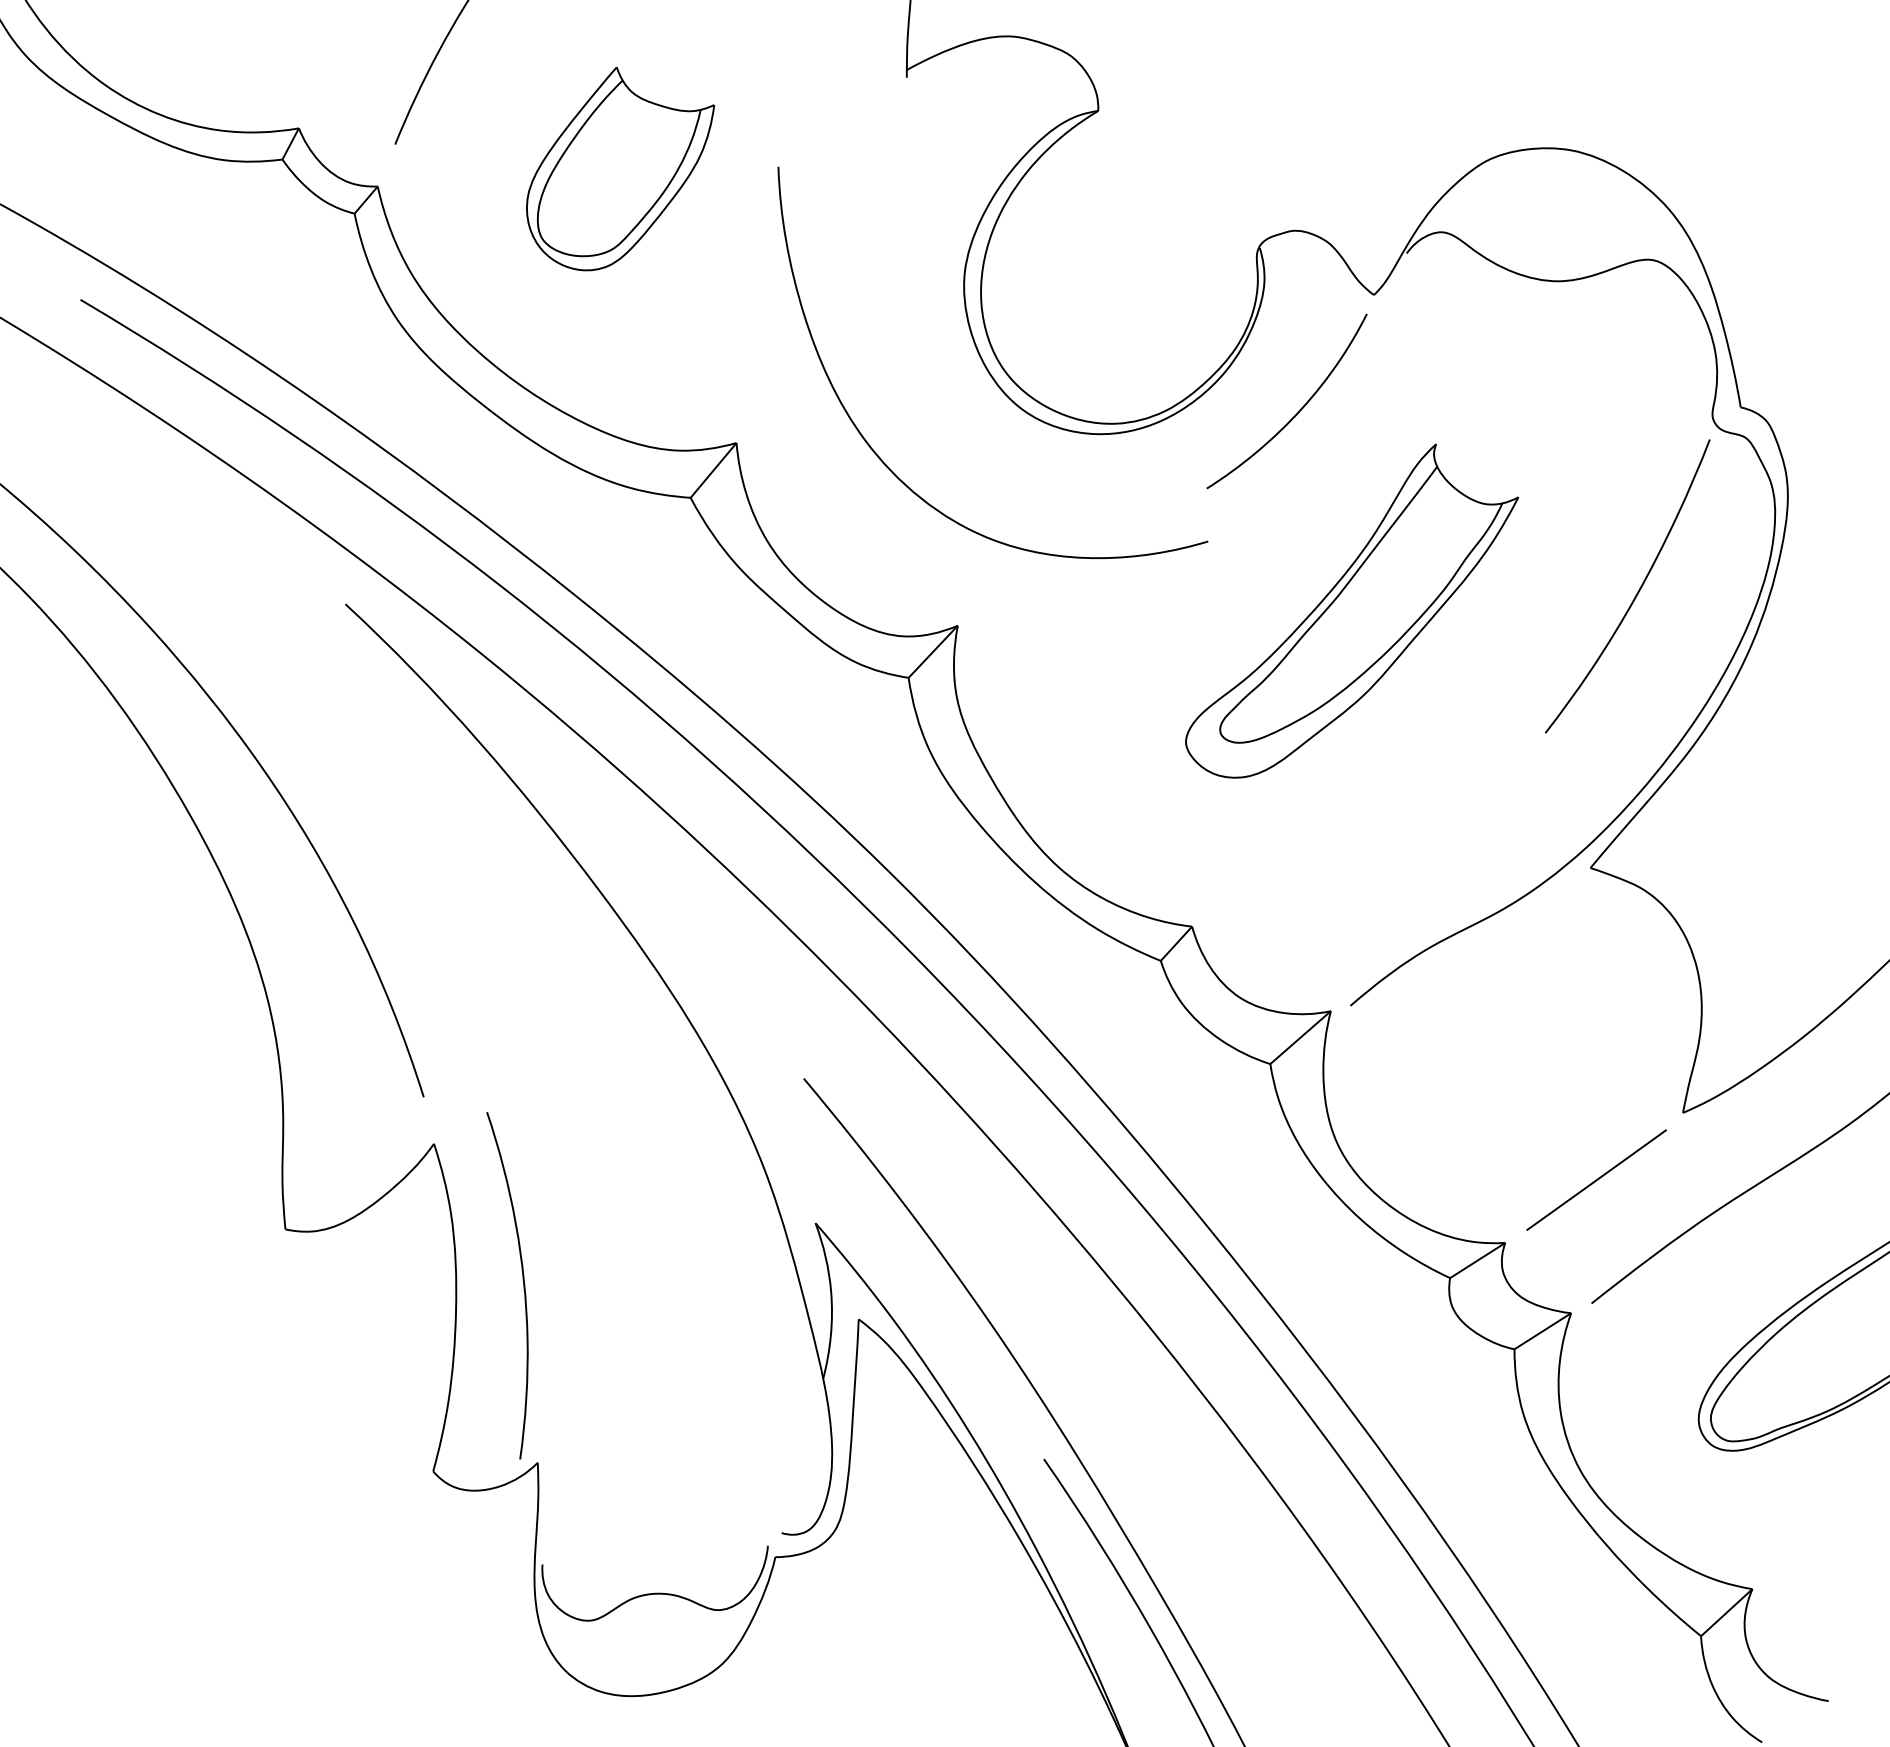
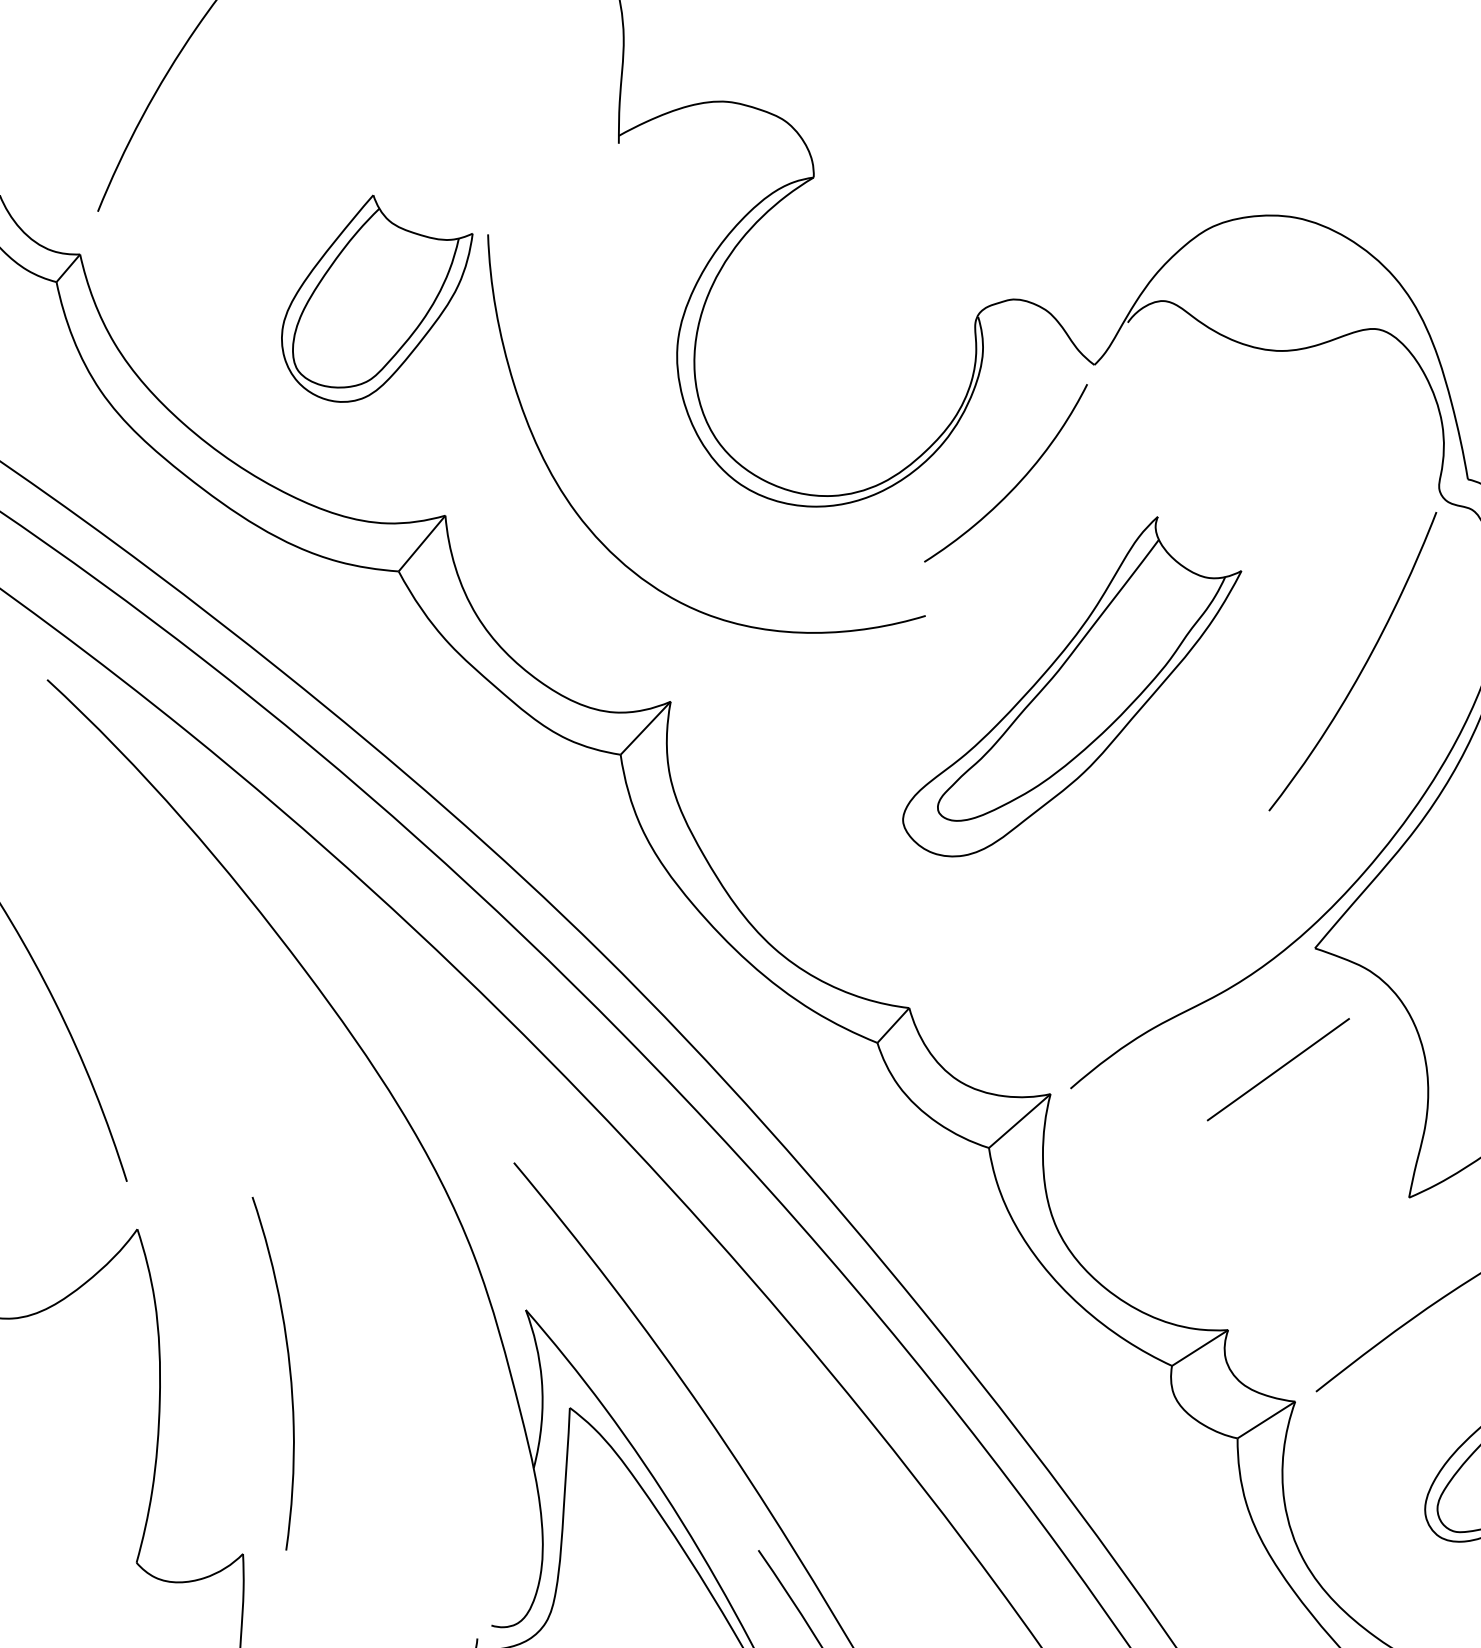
part: (620, 169) -> (377, 299), moved
line: (1596, 1179) -> (1278, 1069), moved
curve: (522, 1280) -> (288, 1368), moved

